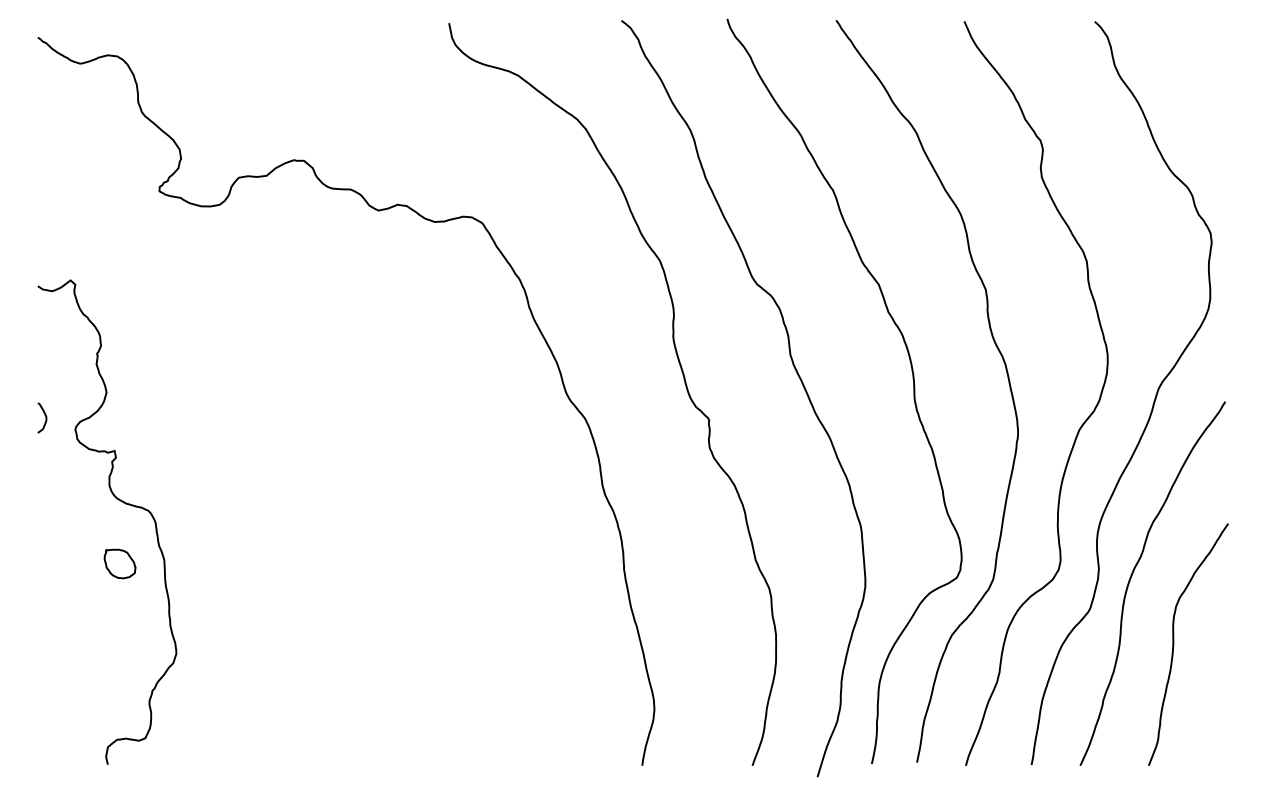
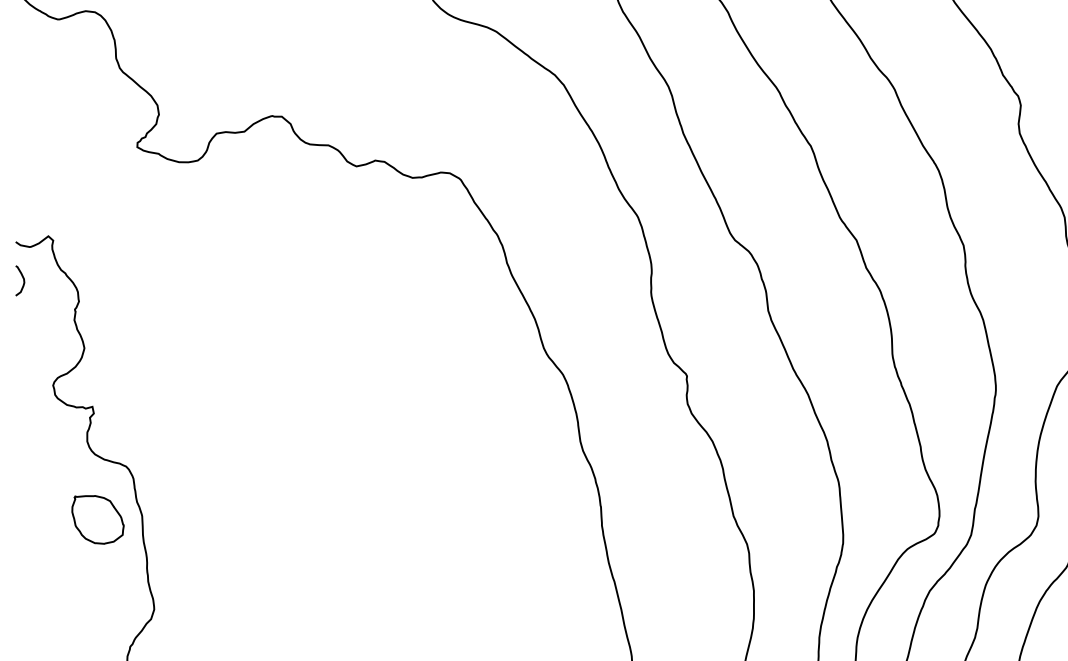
curve: (44, 415) -> (22, 278), moved
part: (119, 563) -> (97, 519), size x1.67

